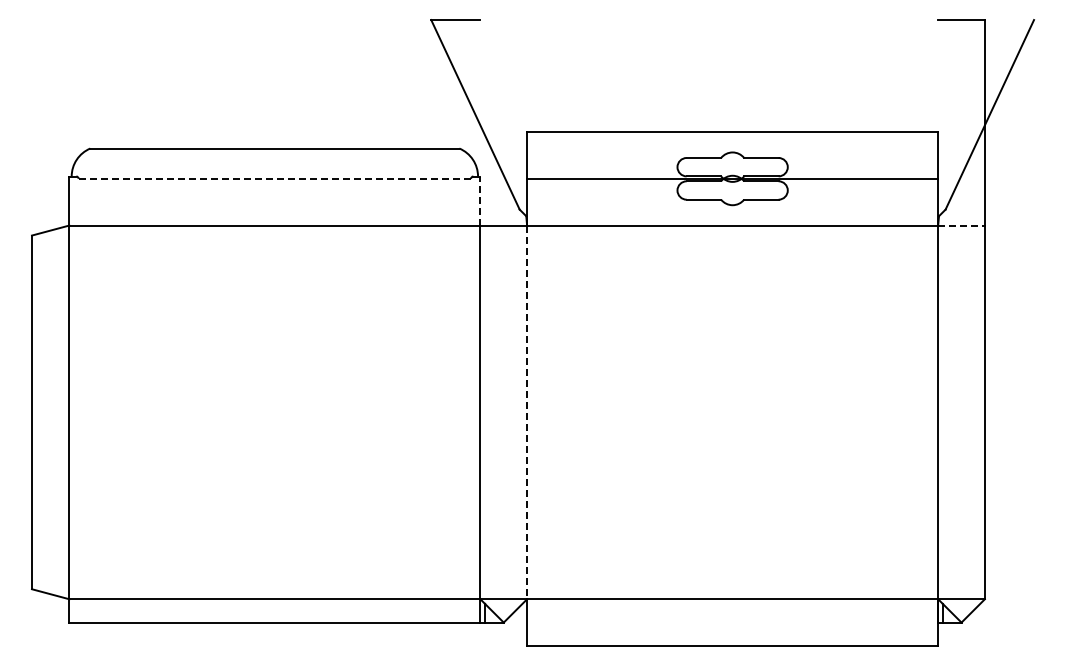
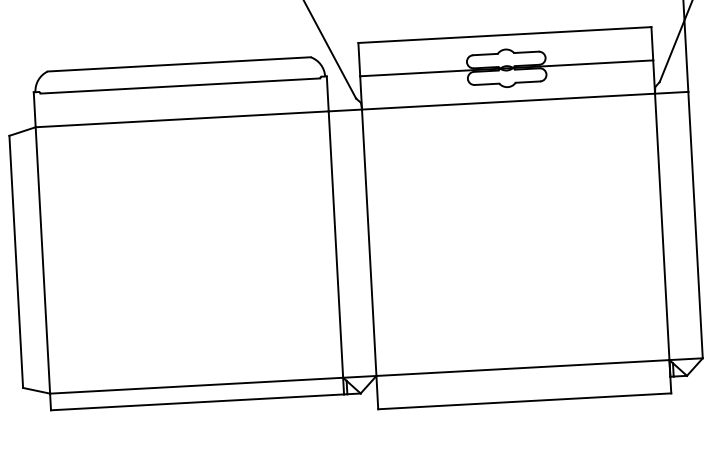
line: (274, 178) -> (180, 85), dashed -> solid
line: (480, 201) -> (327, 94), dashed -> solid
line: (962, 225) -> (672, 92), dashed -> solid
line: (527, 412) -> (369, 242), dashed -> solid

